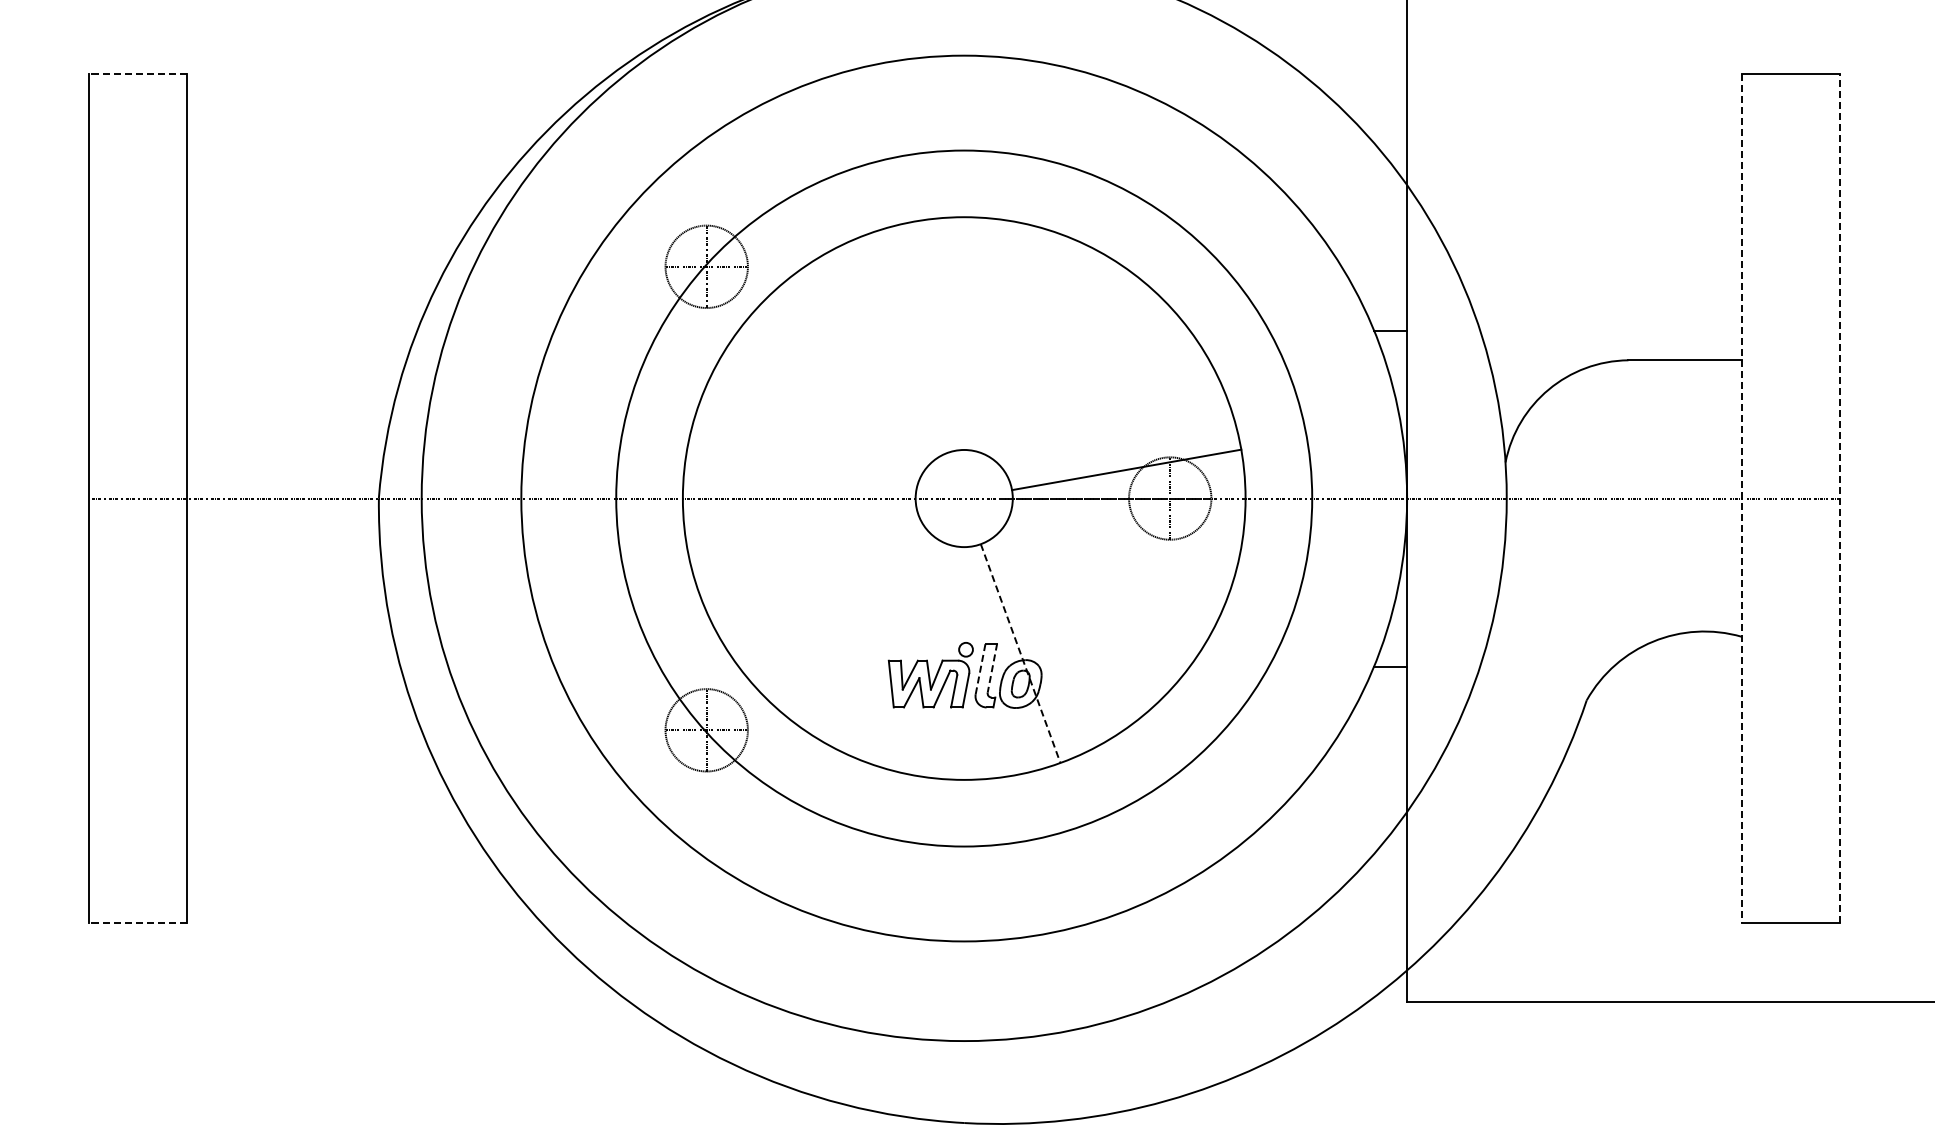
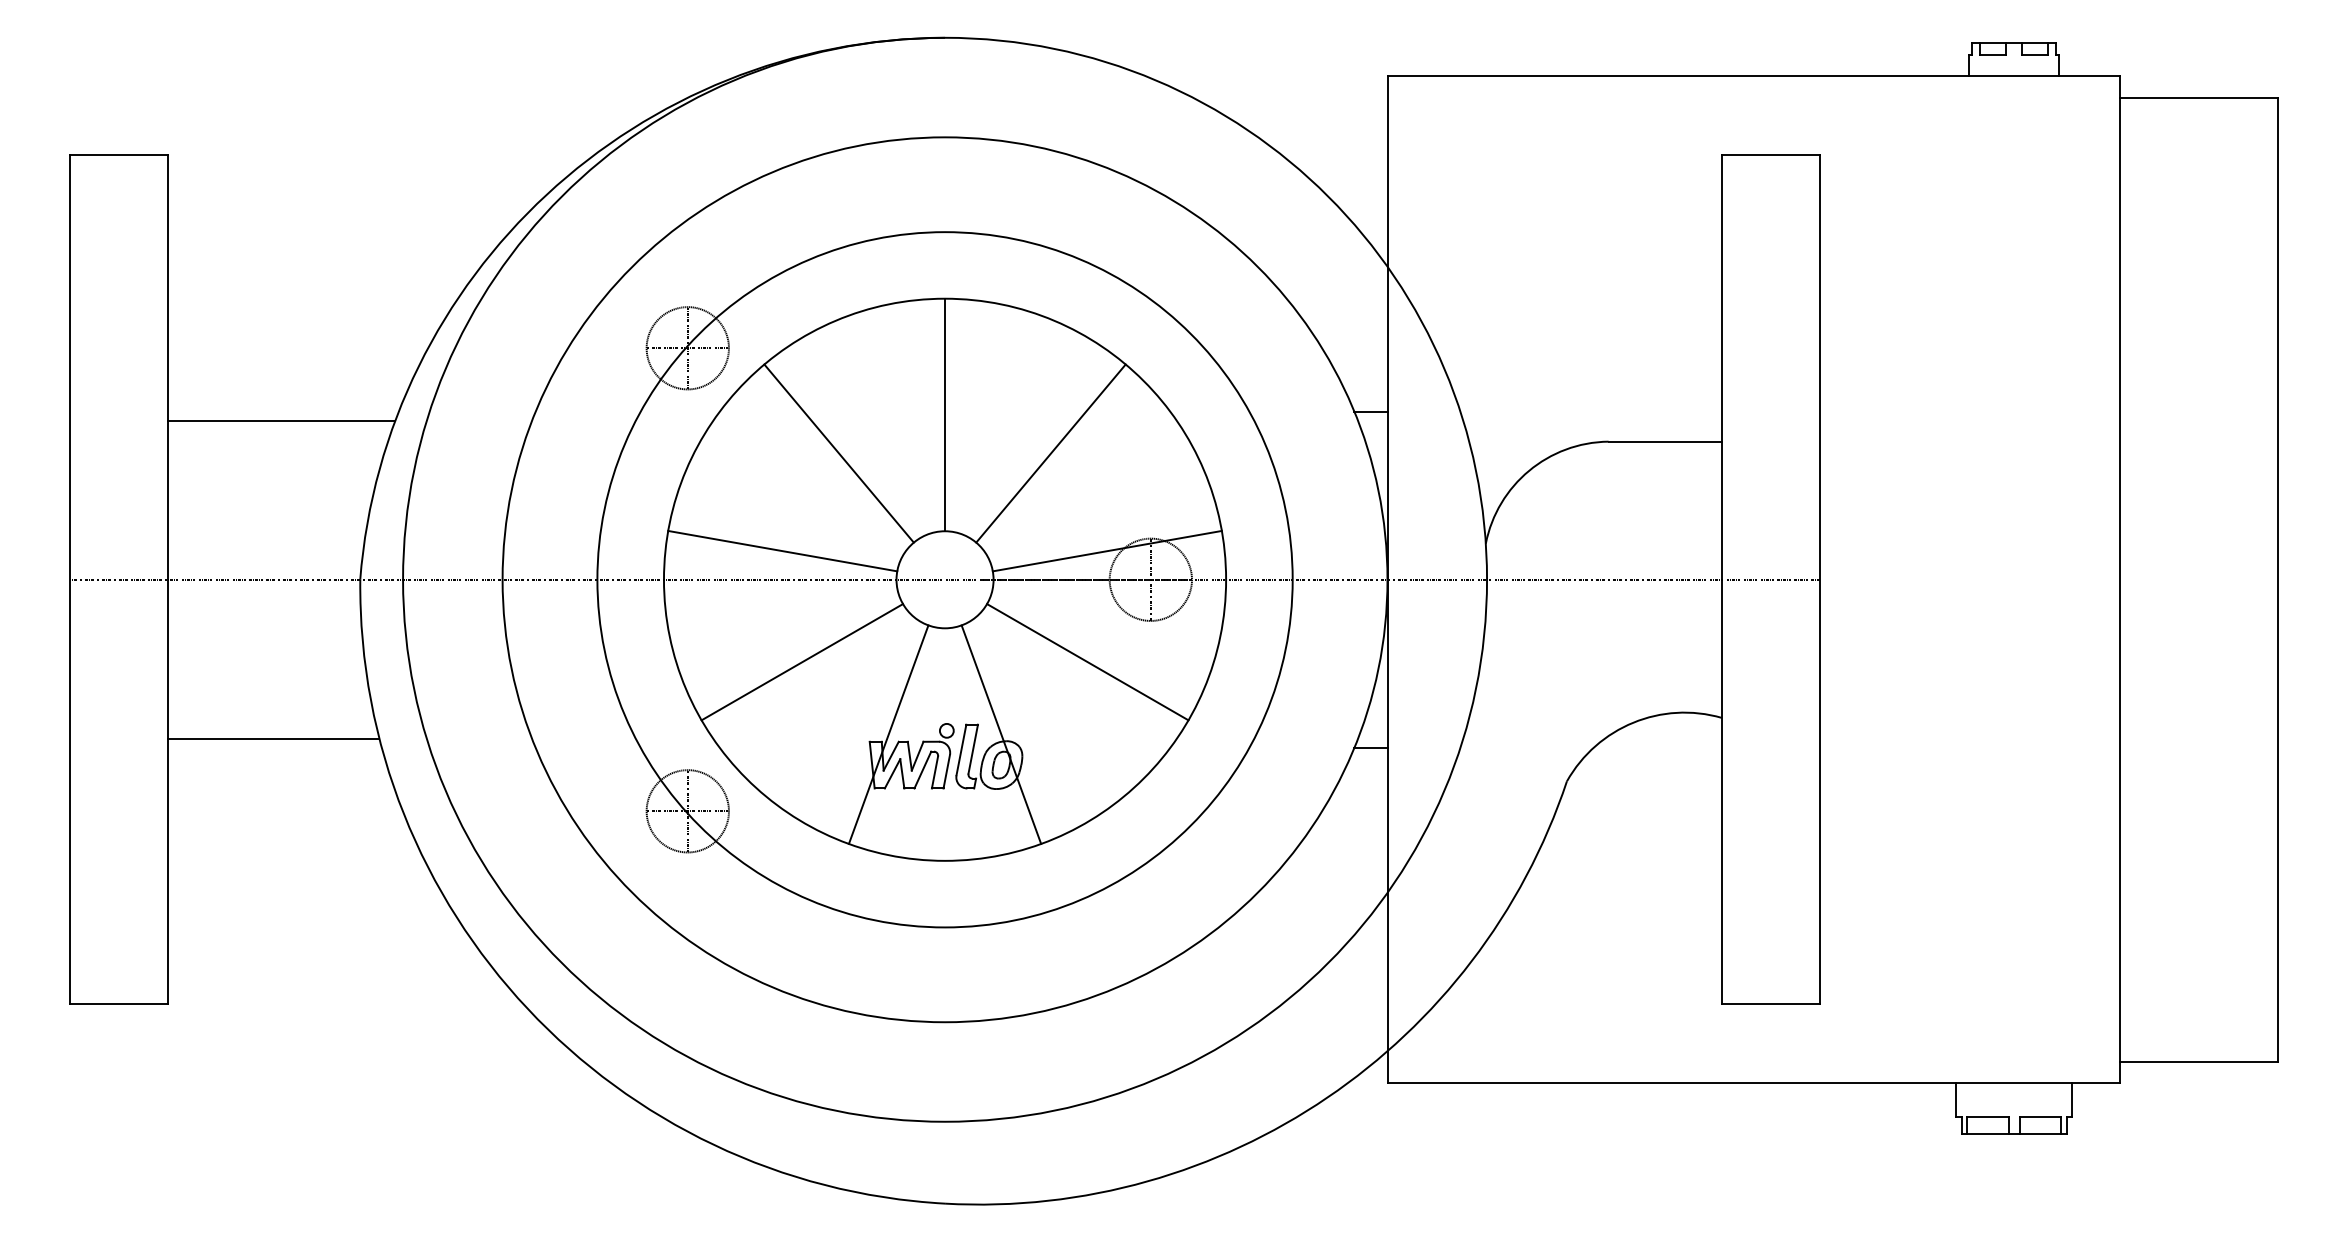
line: (137, 73) -> (119, 155), dashed -> solid
line: (964, 333) -> (945, 414), added
line: (300, 339) -> (281, 420), added
line: (857, 372) -> (838, 453), added
line: (1069, 372) -> (1050, 453), added
line: (801, 469) -> (782, 550), added
line: (1839, 498) -> (1819, 579), dashed -> solid
line: (1741, 499) -> (1721, 580), dashed -> solid
line: (821, 581) -> (802, 662), added
line: (1106, 581) -> (1087, 662), added
line: (907, 653) -> (888, 734), added
line: (1020, 654) -> (1001, 735), dashed -> solid
line: (292, 657) -> (273, 738), added
line: (992, 668) -> (973, 749), dashed -> solid
line: (980, 669) -> (961, 750), dashed -> solid
line: (137, 923) -> (119, 1004), dashed -> solid

